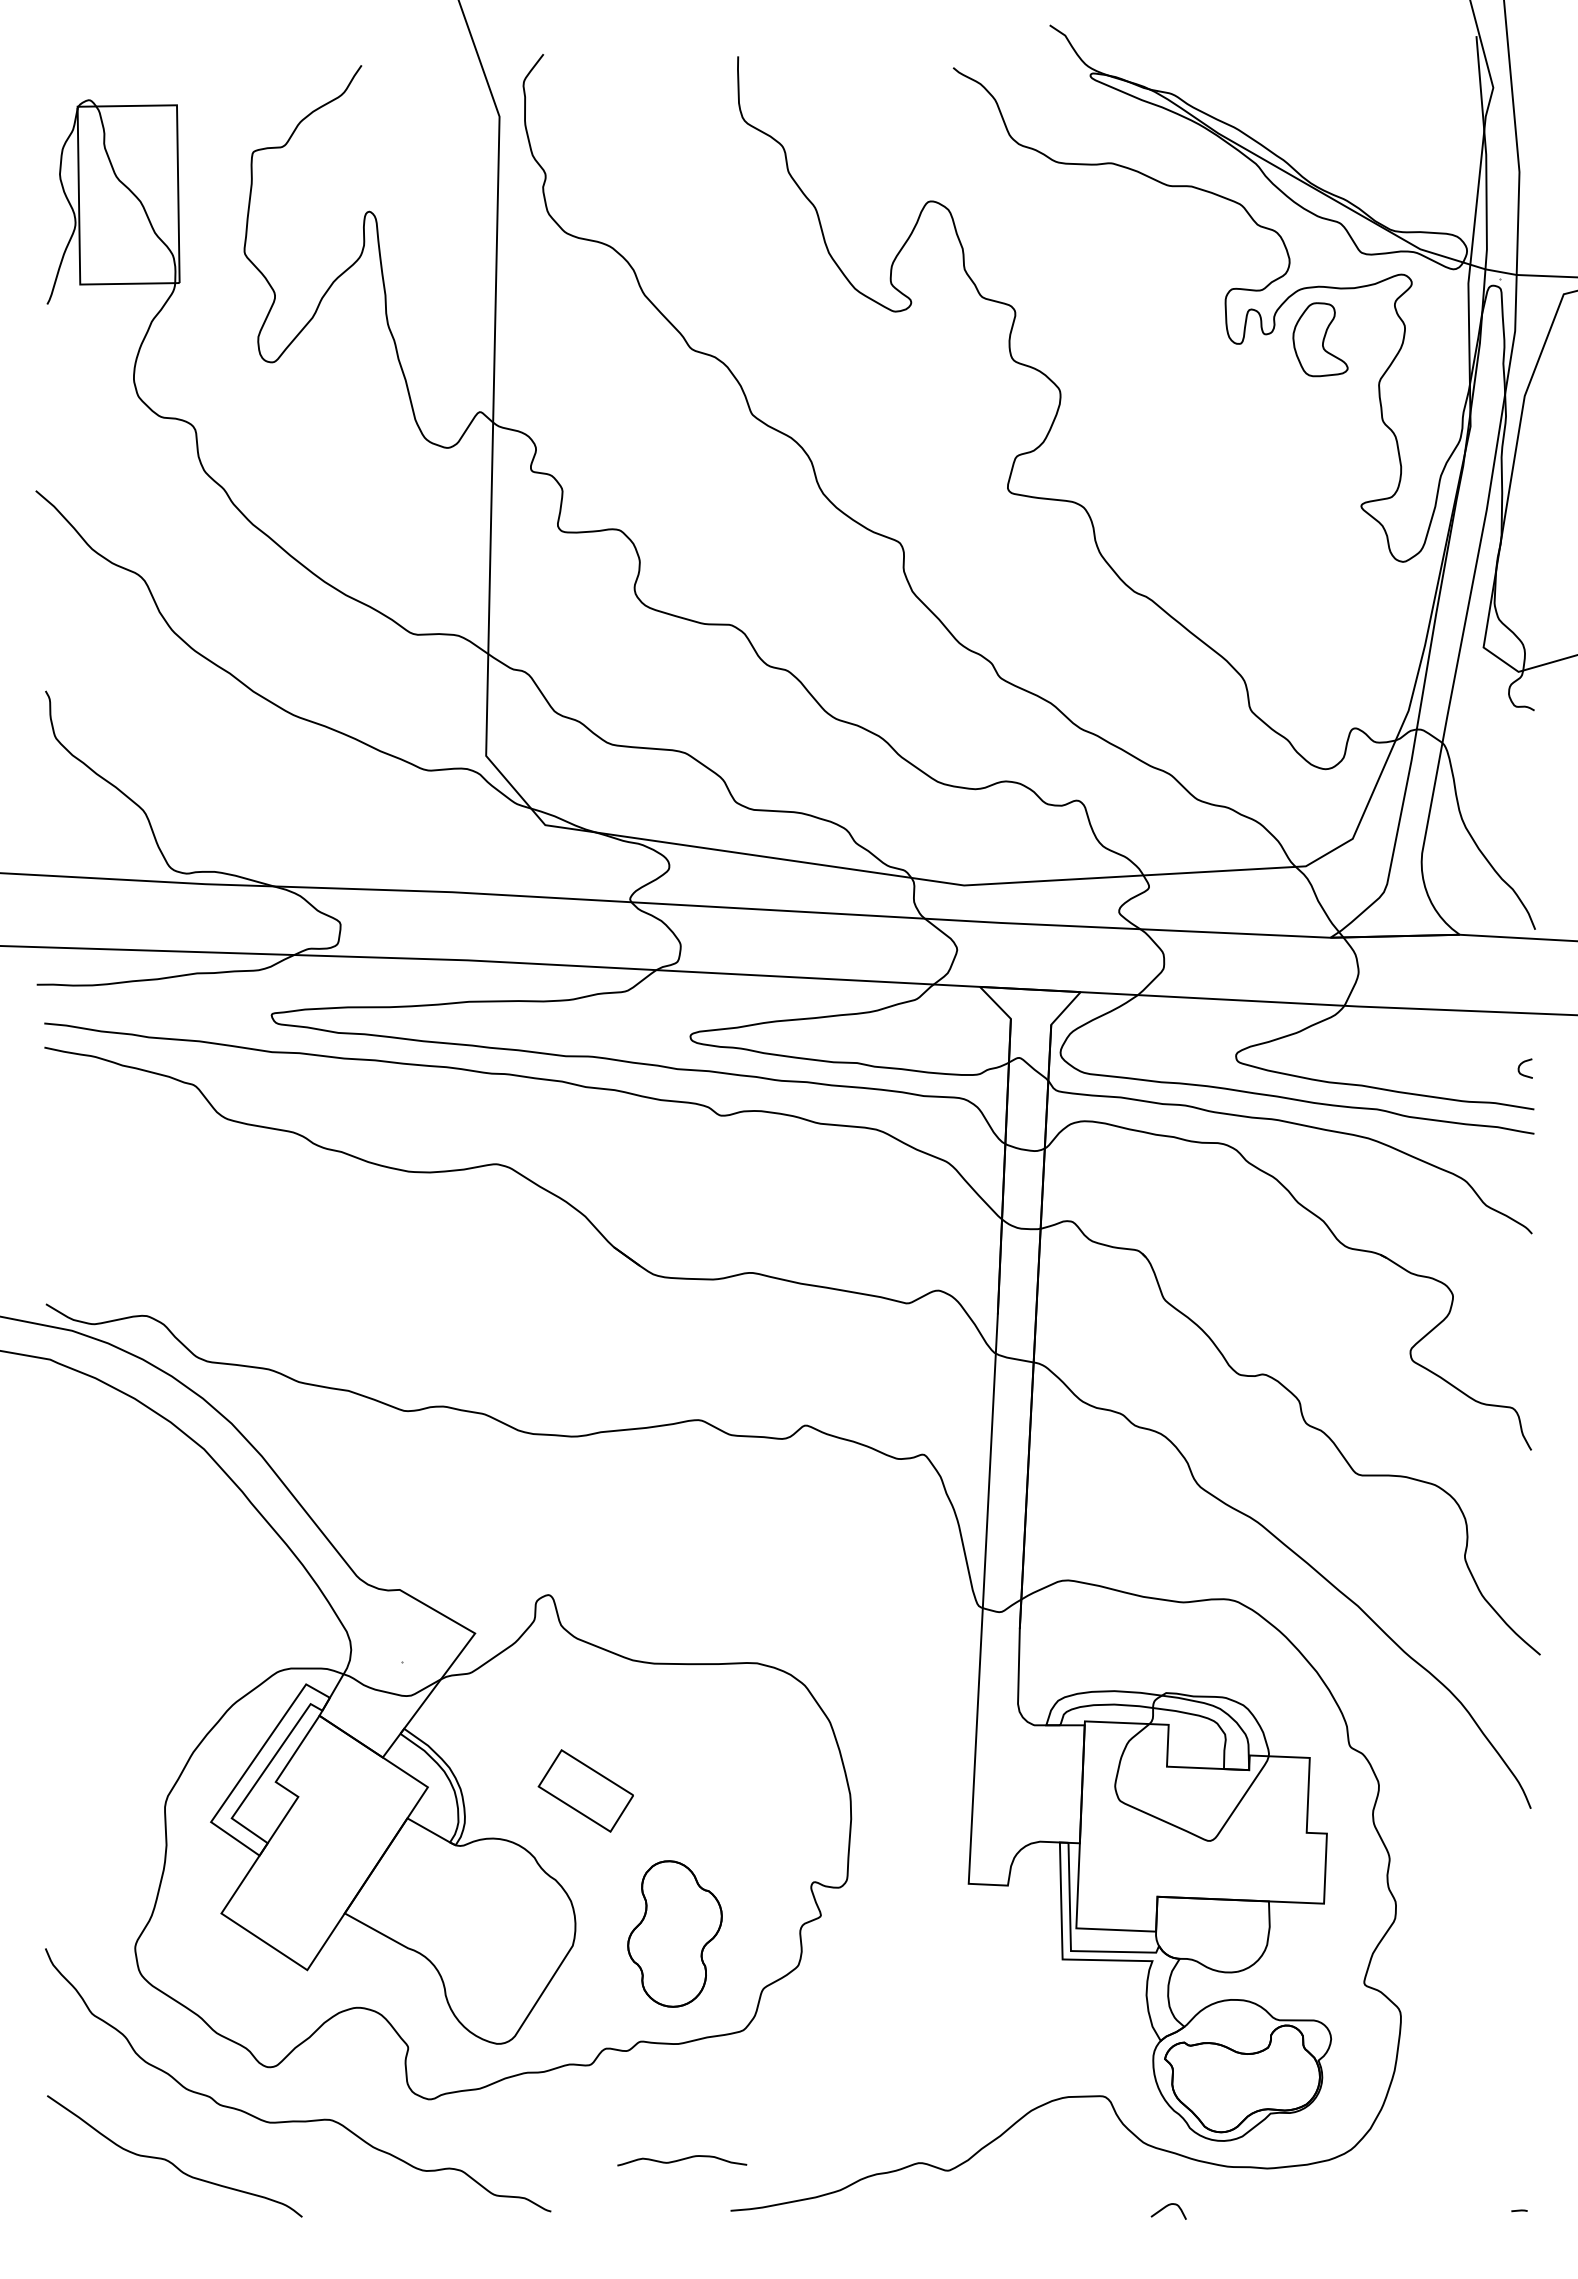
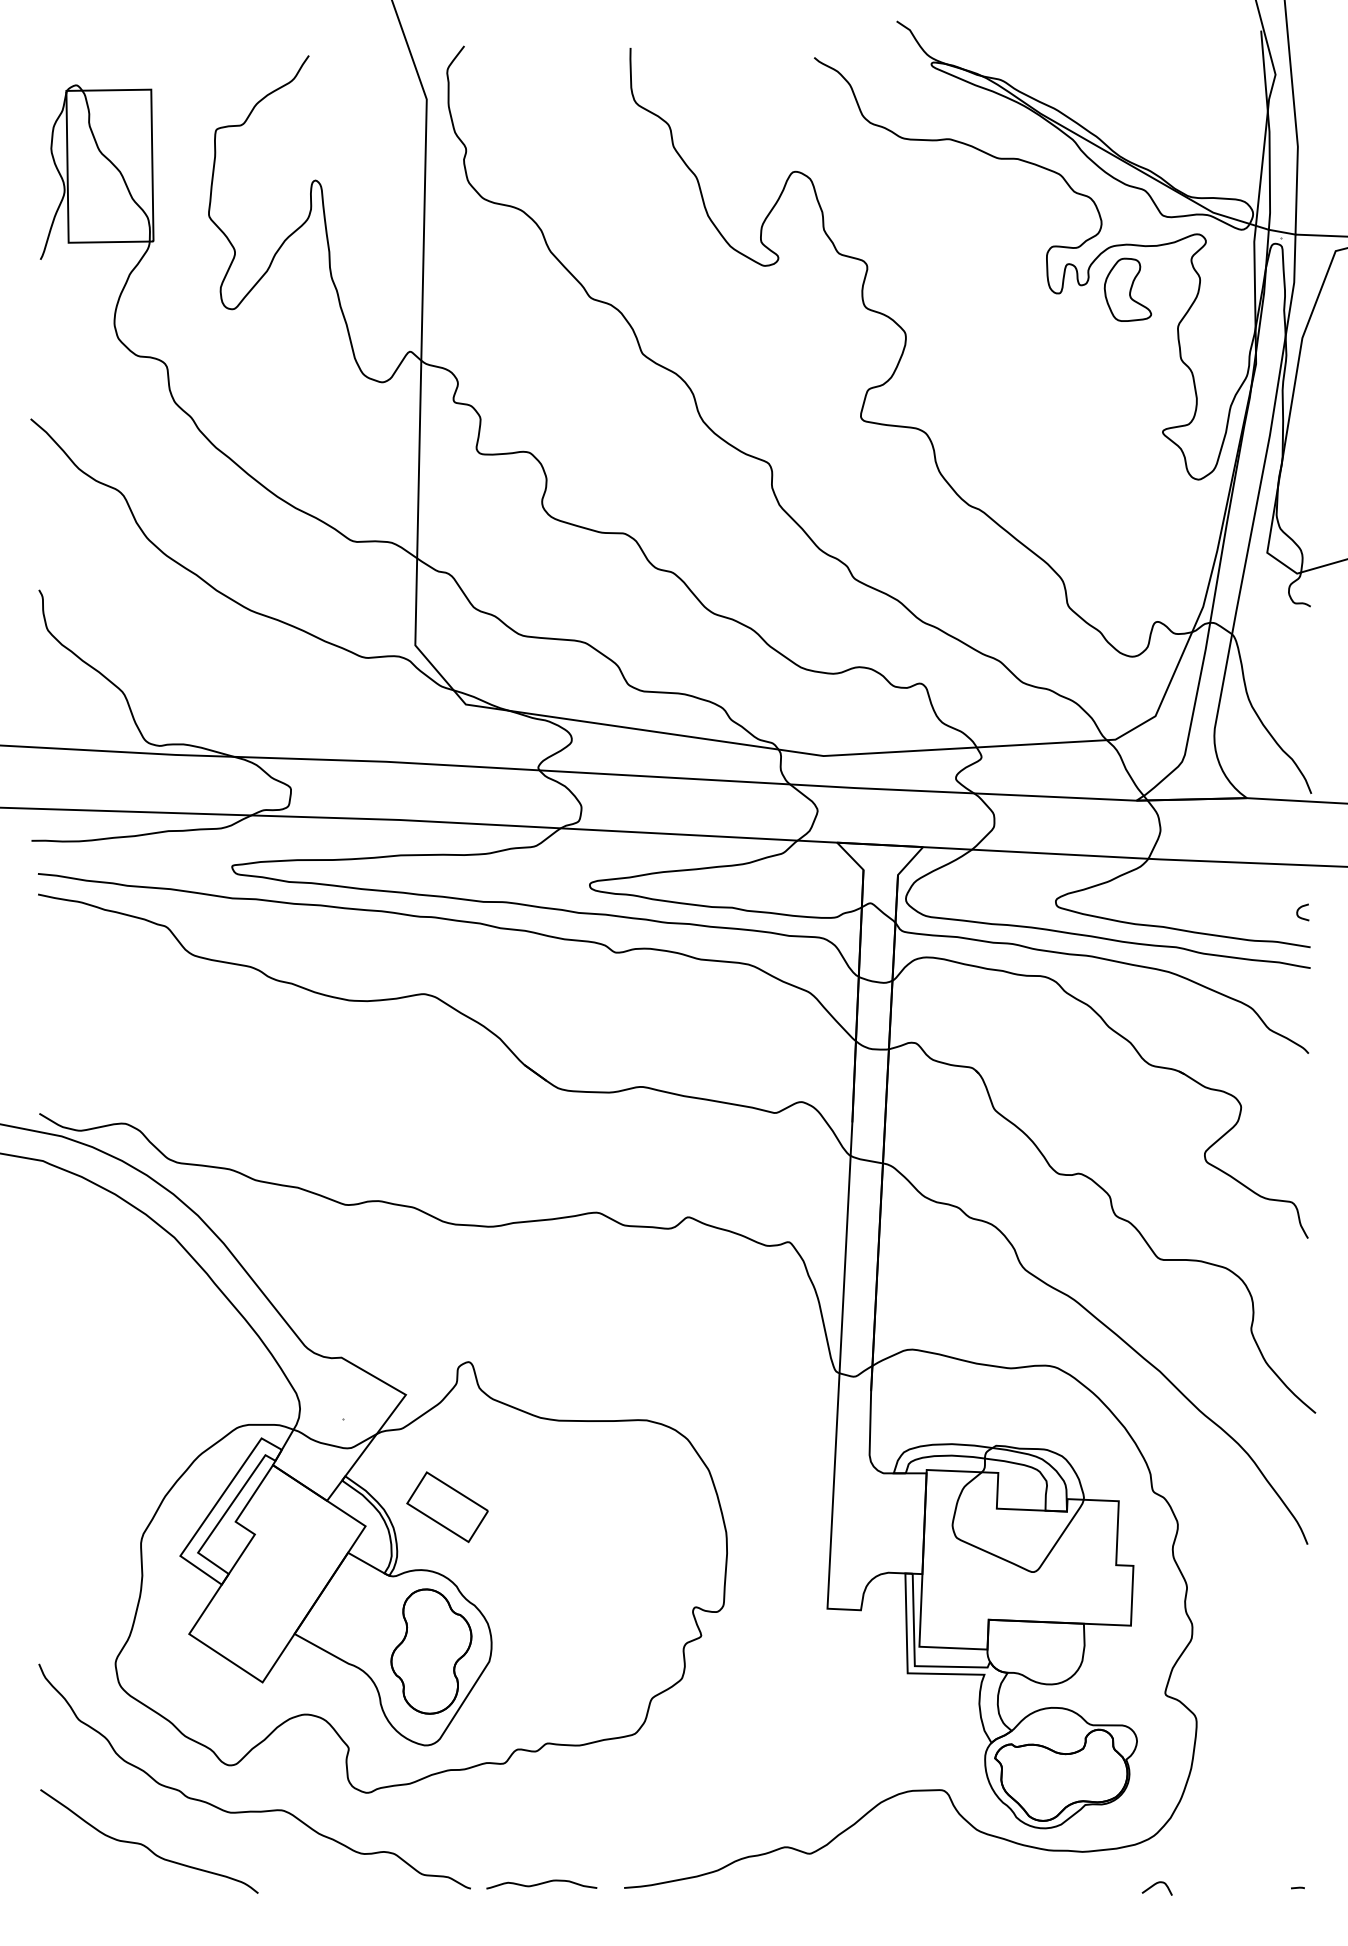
part: (585, 1790) -> (447, 1506), moved
part: (674, 1933) -> (431, 1651), moved
curve: (682, 2160) -> (542, 1884), moved
curve: (1165, 2208) -> (1154, 1886), moved

